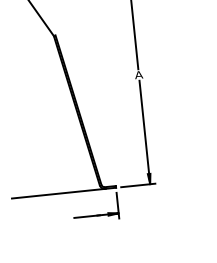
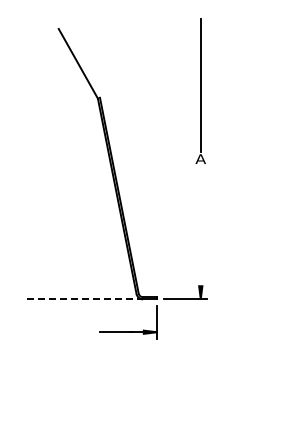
line: (144, 132) -> (200, 232), removed
line: (58, 193) -> (83, 299), solid -> dashed

